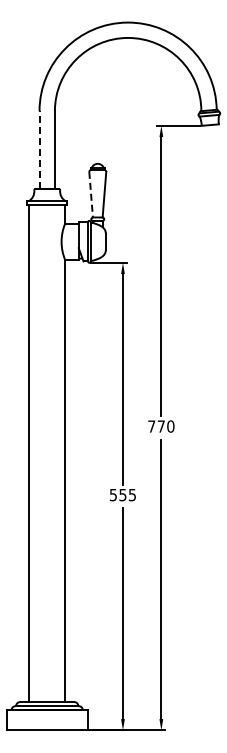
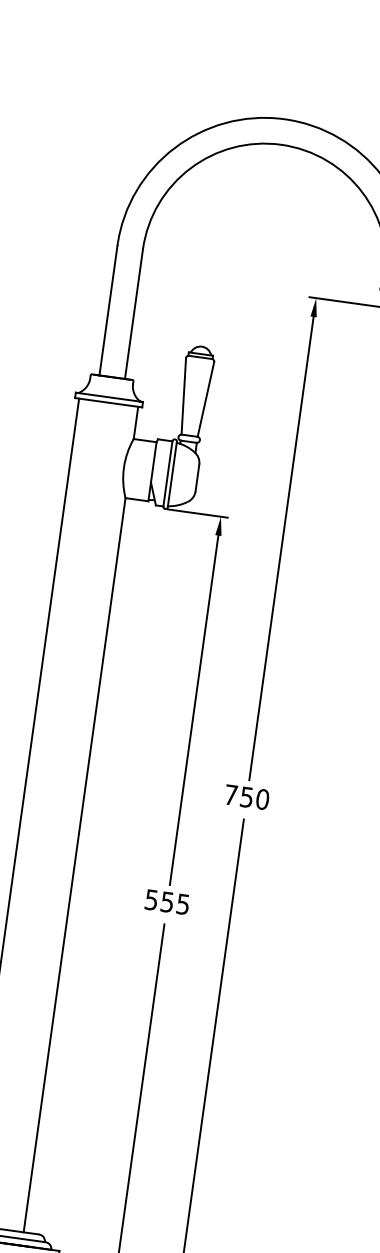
line: (39, 149) -> (108, 309), dashed -> solid
line: (91, 194) -> (184, 396), dashed -> solid
text: (160, 426) -> (245, 797), 770 -> 750

